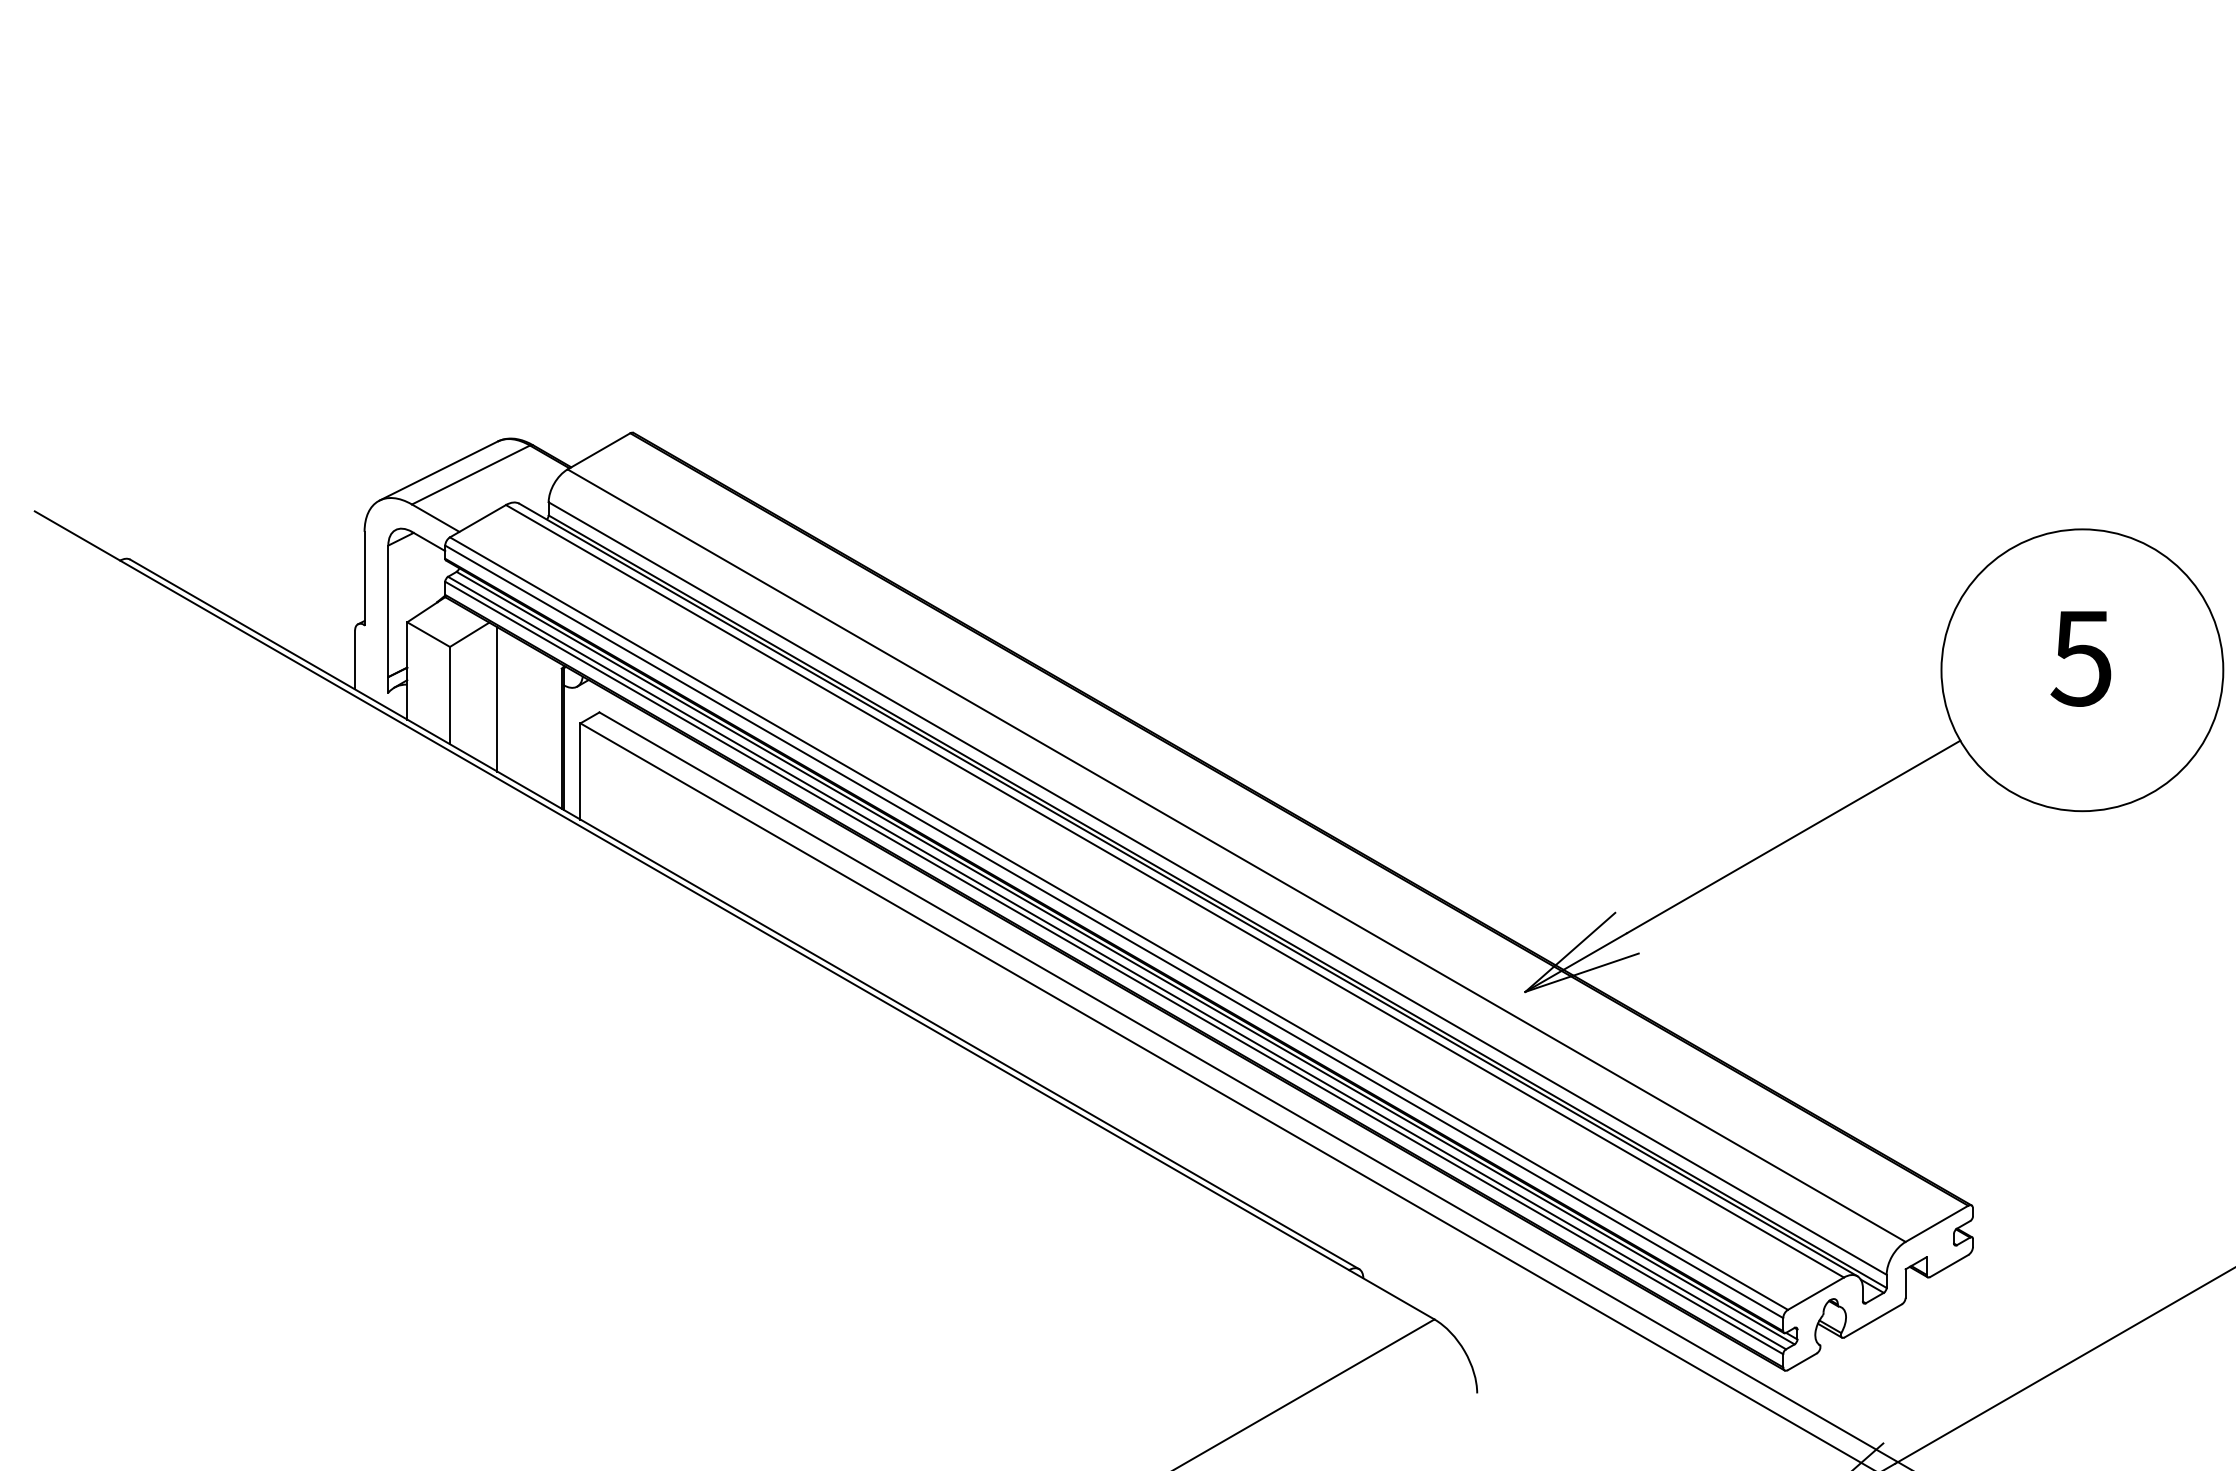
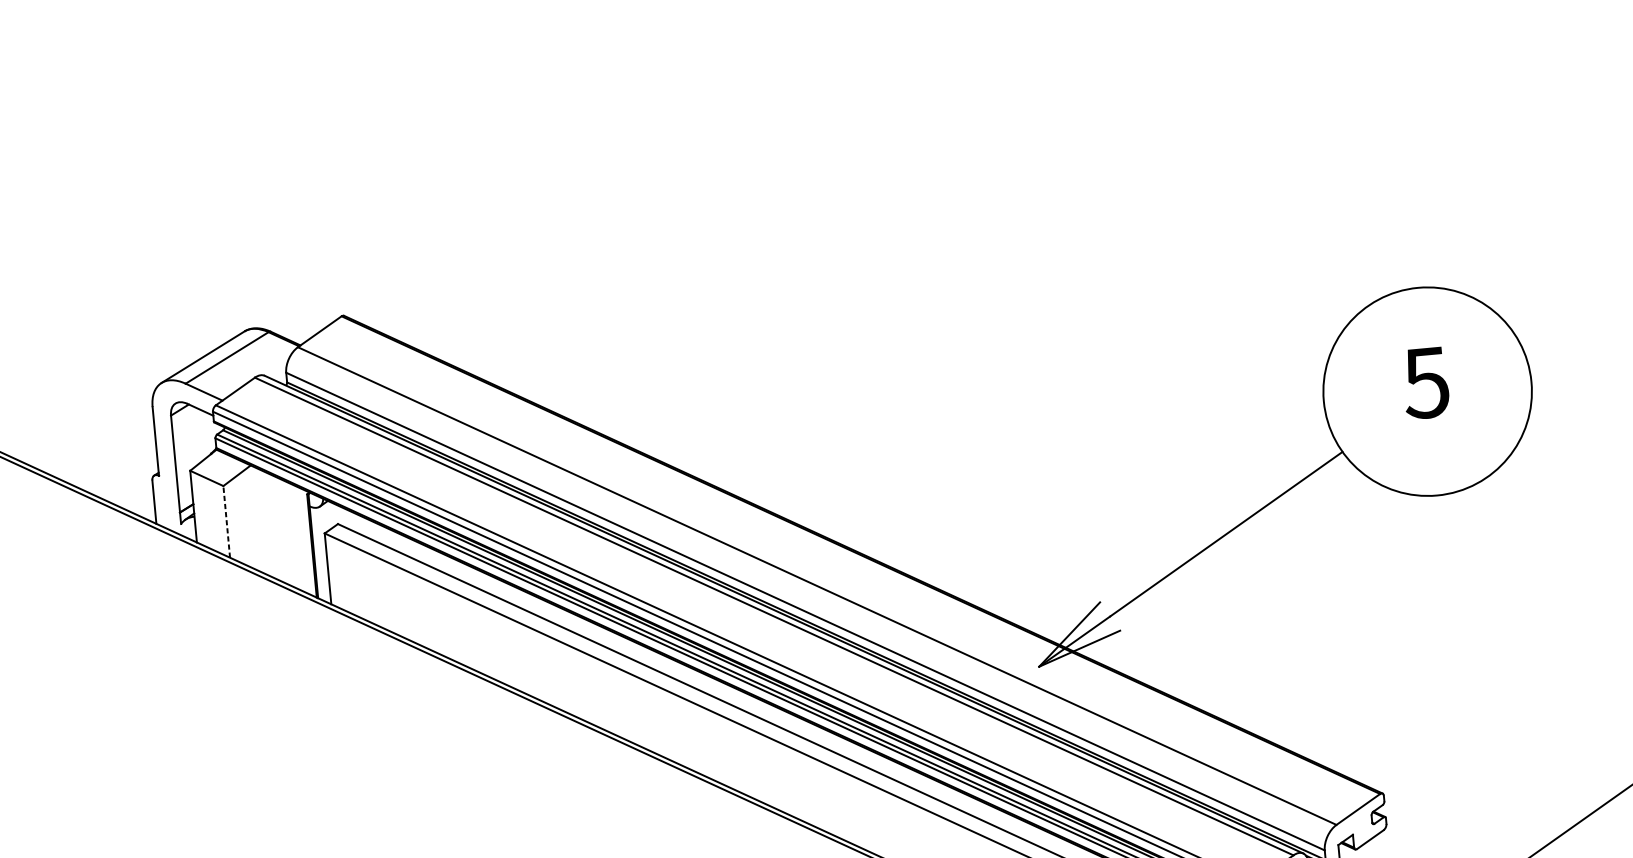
line: (450, 695) -> (227, 521), solid -> dashed
line: (497, 699) -> (262, 521), removed

